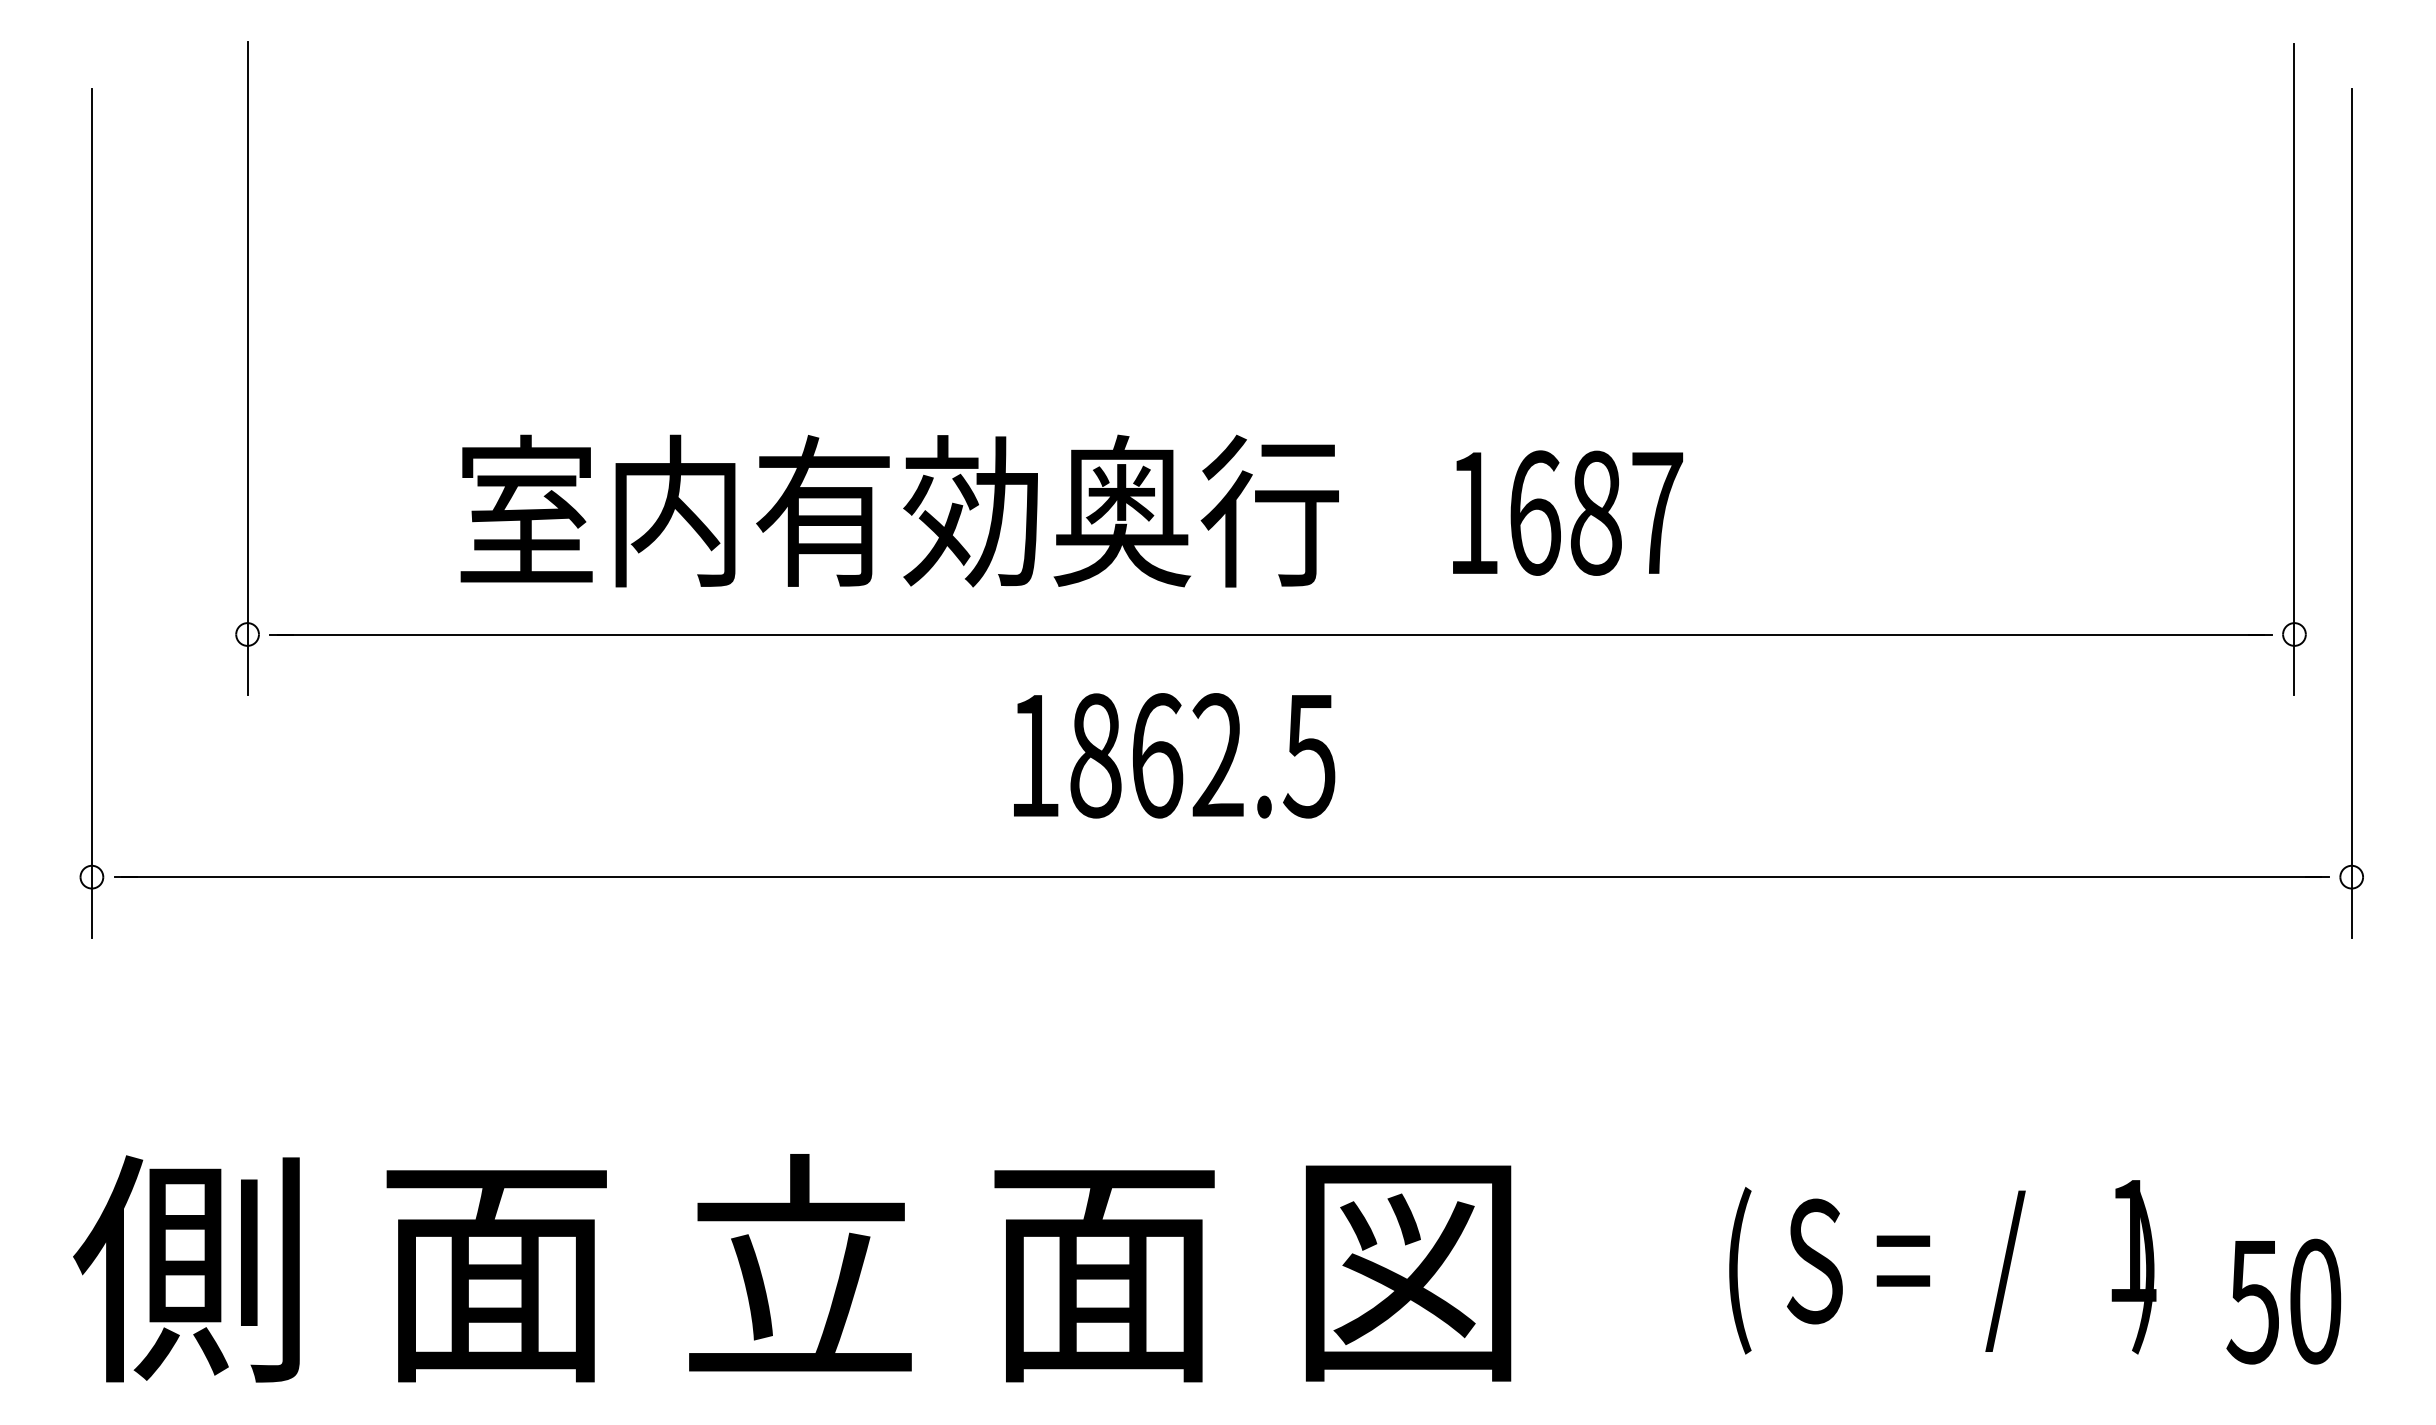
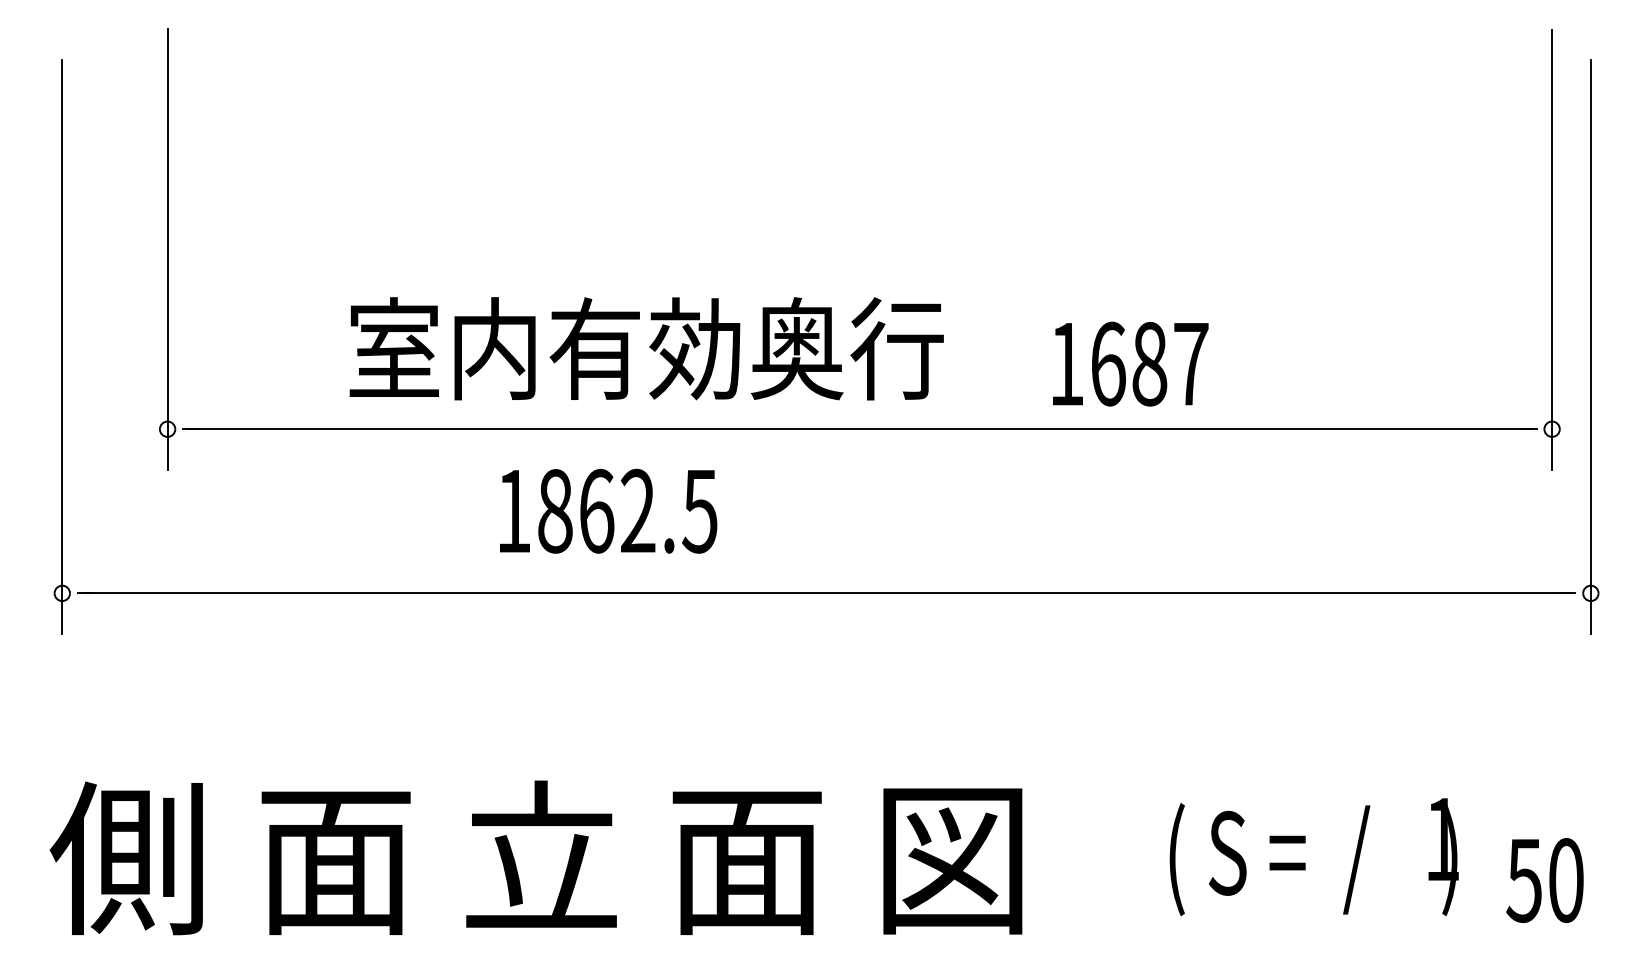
text: (899, 510) -> (646, 348), moved
text: (1567, 512) -> (1130, 363), moved
text: (1174, 754) -> (608, 510), moved

